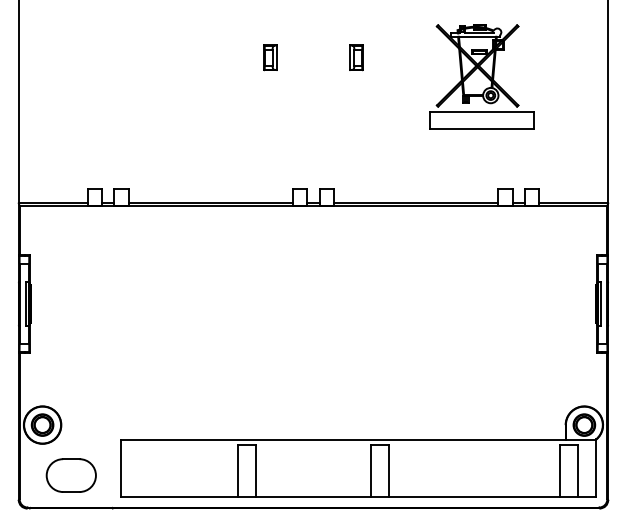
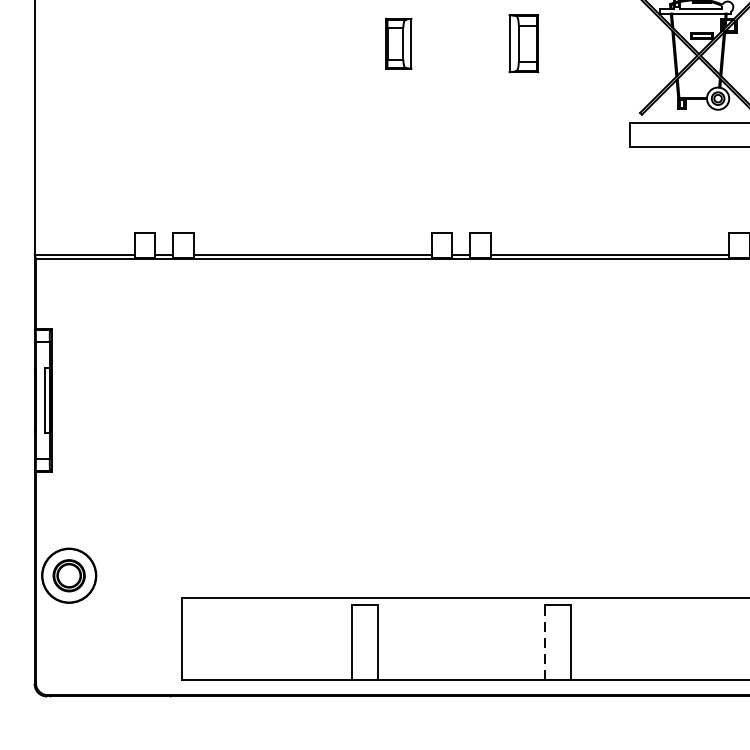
part: (270, 57) -> (399, 43), size x1.4
part: (356, 57) -> (523, 43), size x1.6
line: (370, 471) -> (543, 642), solid -> dashed
part: (70, 475) -> (109, 648), removed

